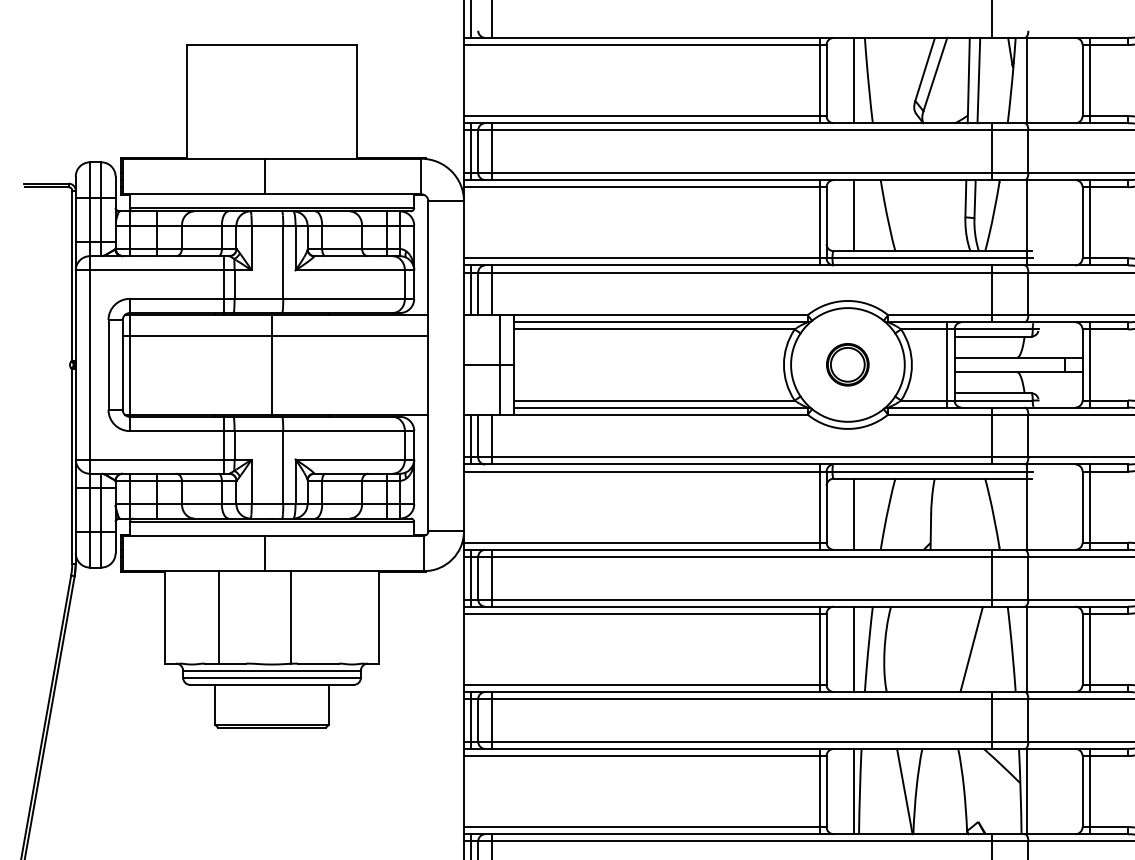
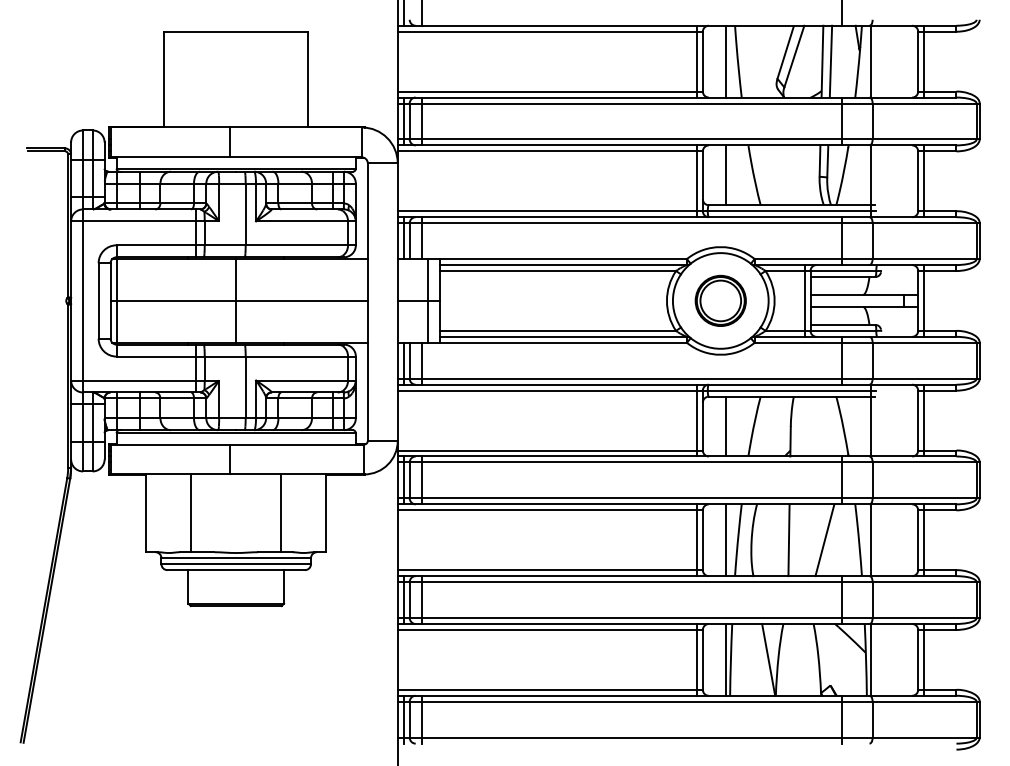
line: (274, 335) -> (238, 300), moved
part: (847, 364) -> (720, 300), size x1.43
line: (291, 617) -> (281, 513), moved
line: (928, 649) -> (788, 540), added

